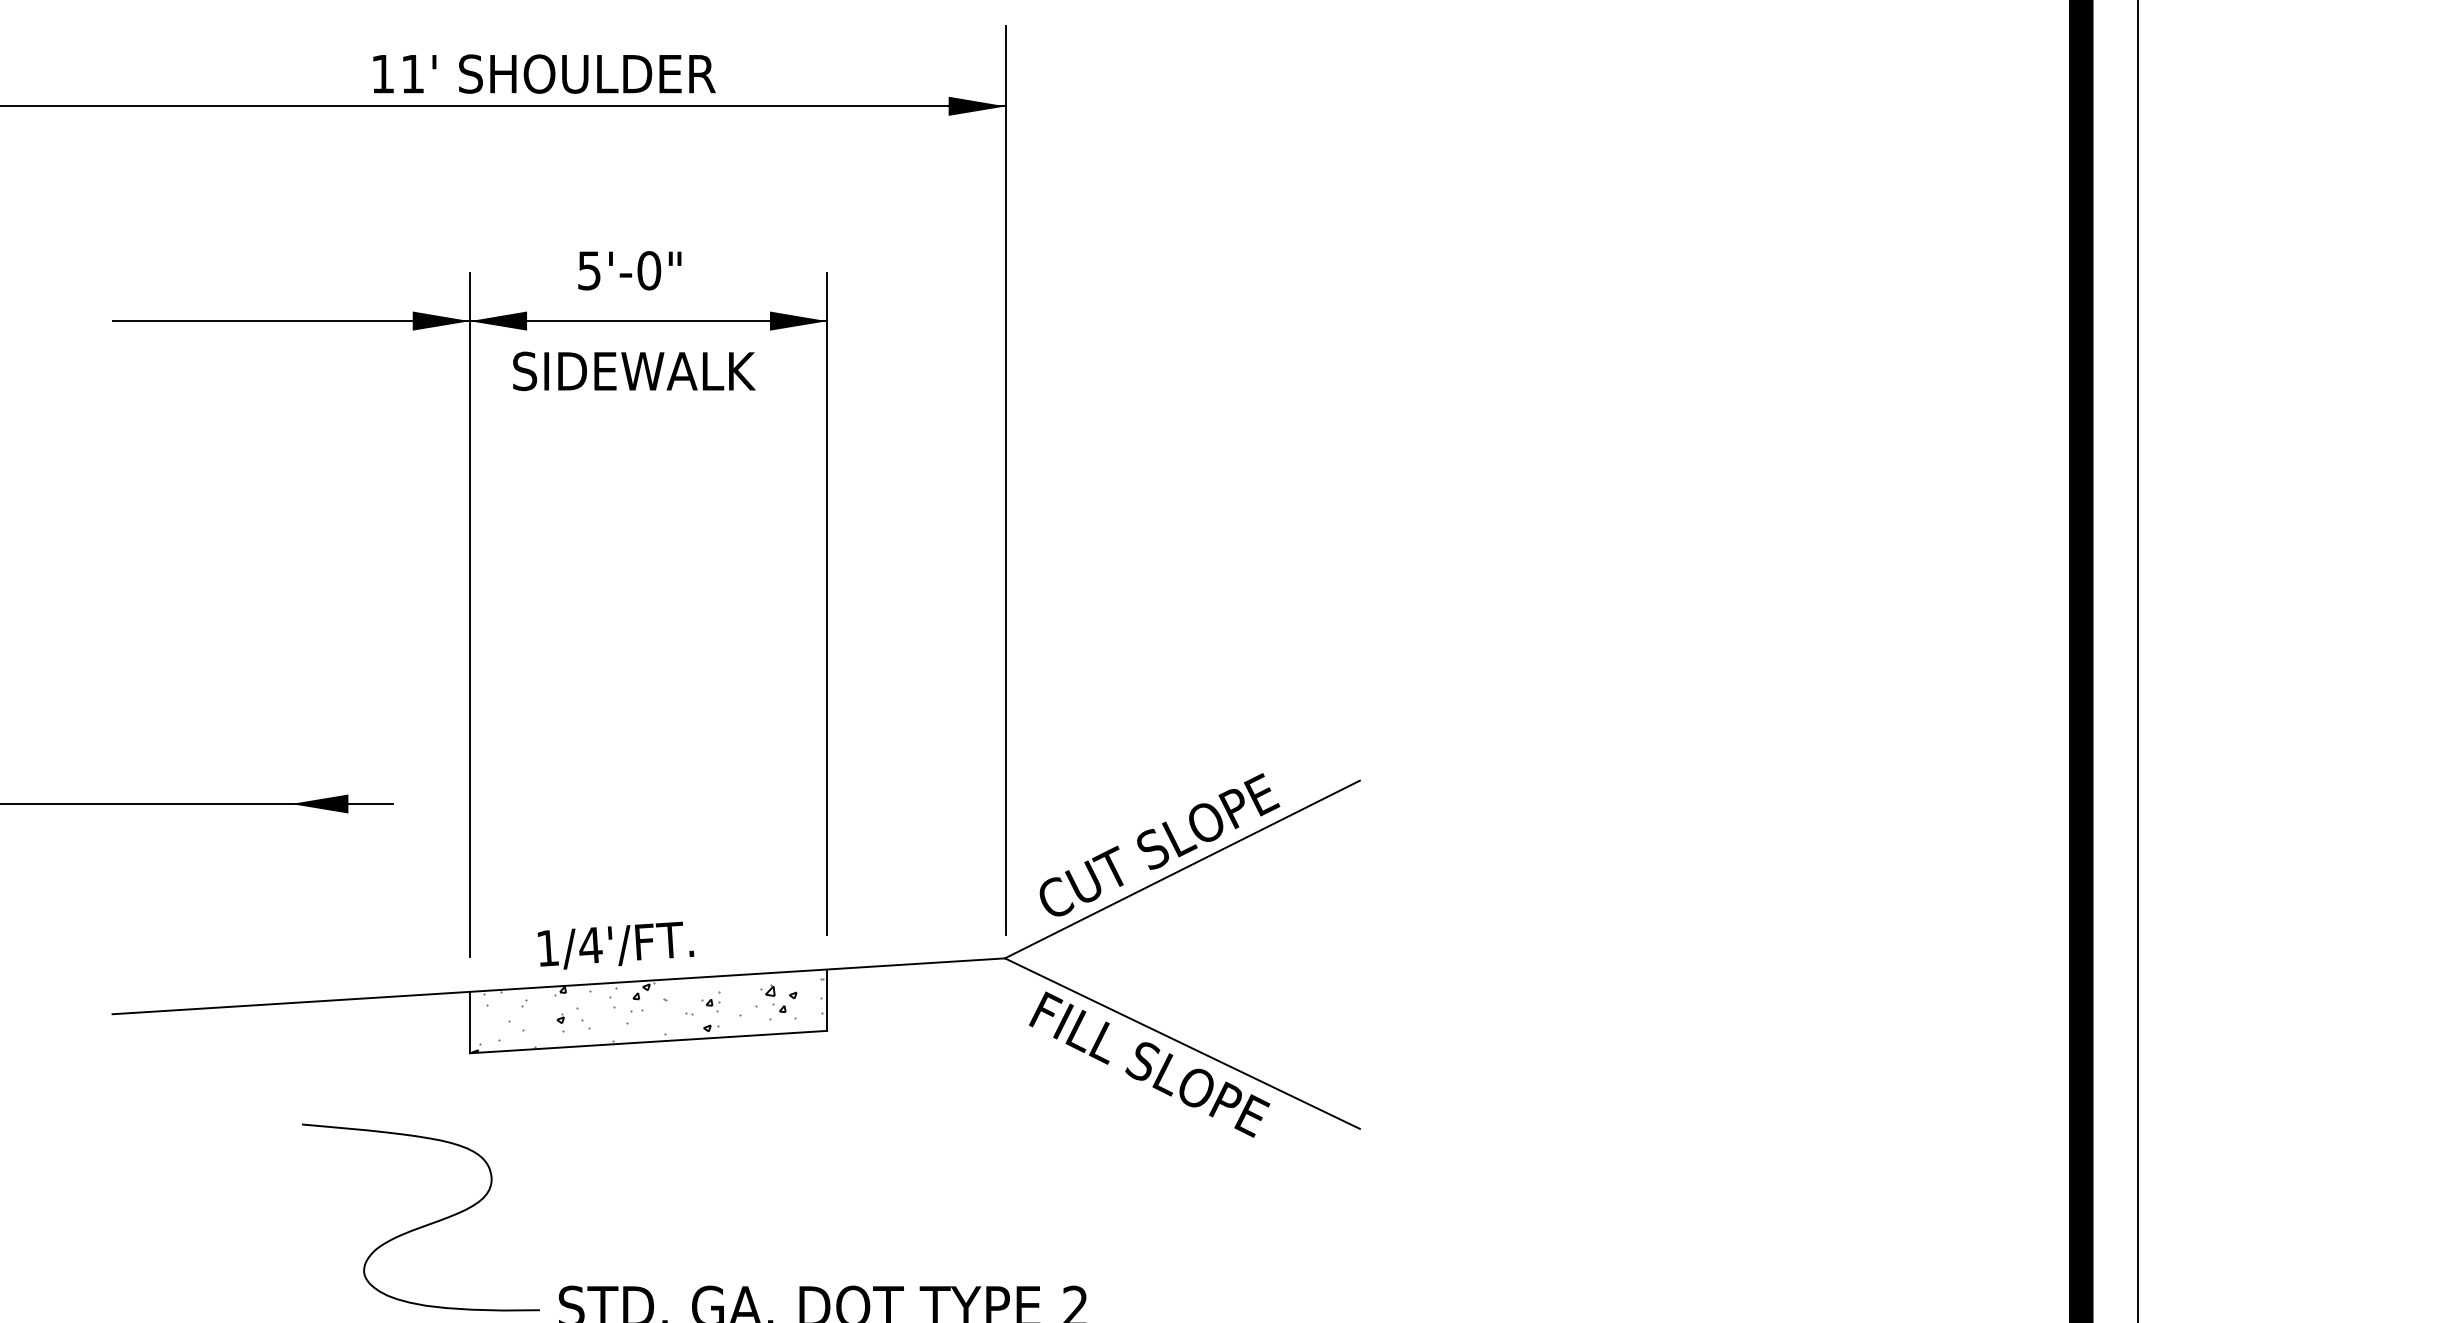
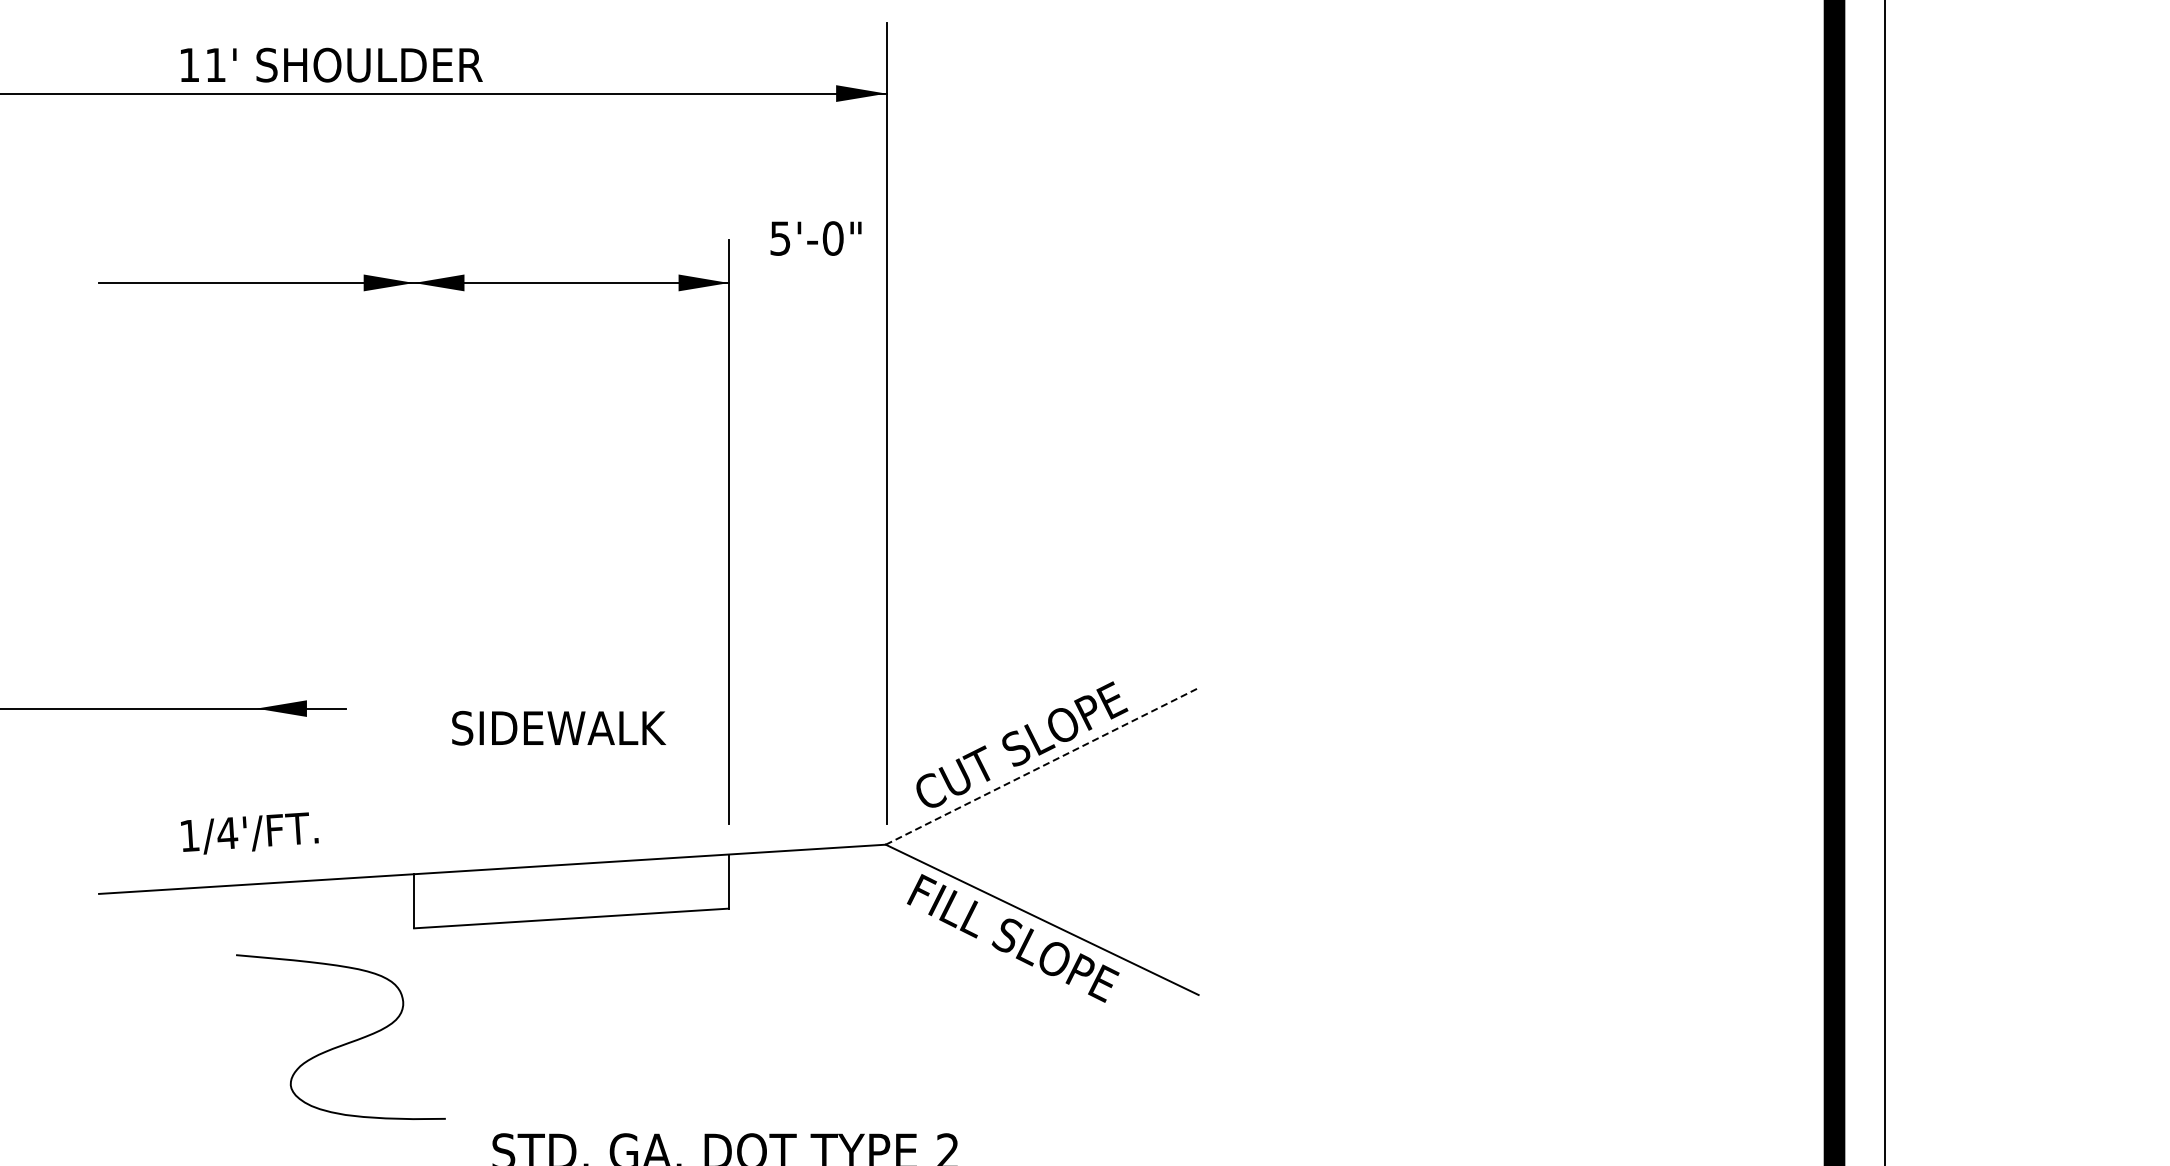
text: (544, 73) -> (331, 64), moved
text: (629, 270) -> (815, 238), moved
text: (634, 370) -> (559, 727), moved
line: (470, 614) -> (414, 541), removed
line: (1182, 869) -> (1042, 766), solid -> dashed
text: (615, 945) -> (249, 833), moved
hatch: (647, 1016) -> (570, 895), removed
curve: (425, 1224) -> (344, 1043), moved

